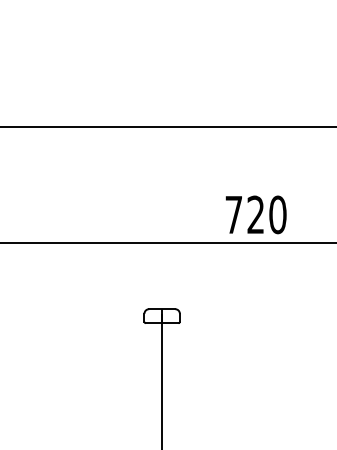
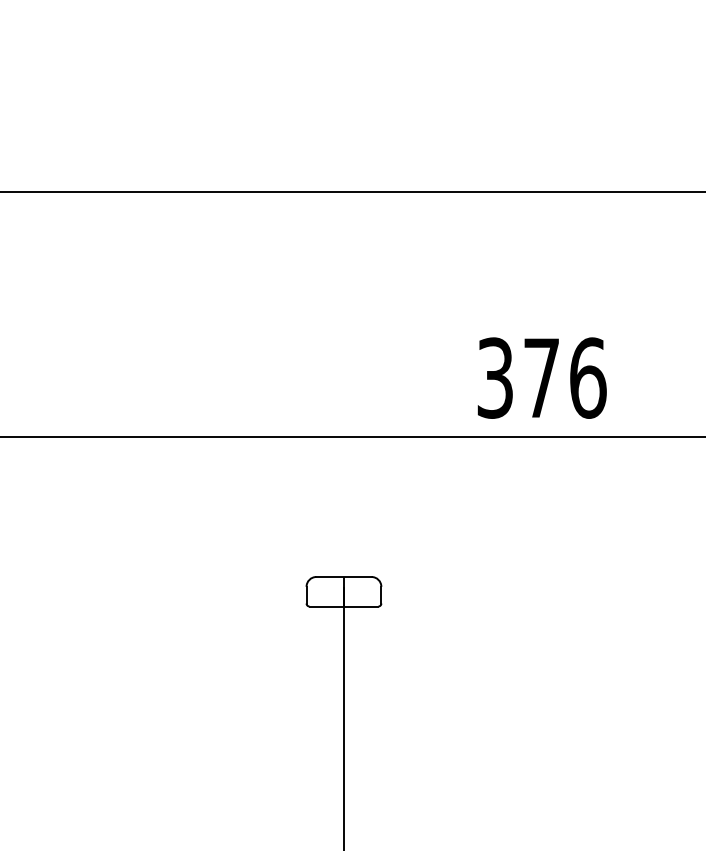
text: (255, 214) -> (540, 377), 720 -> 376

